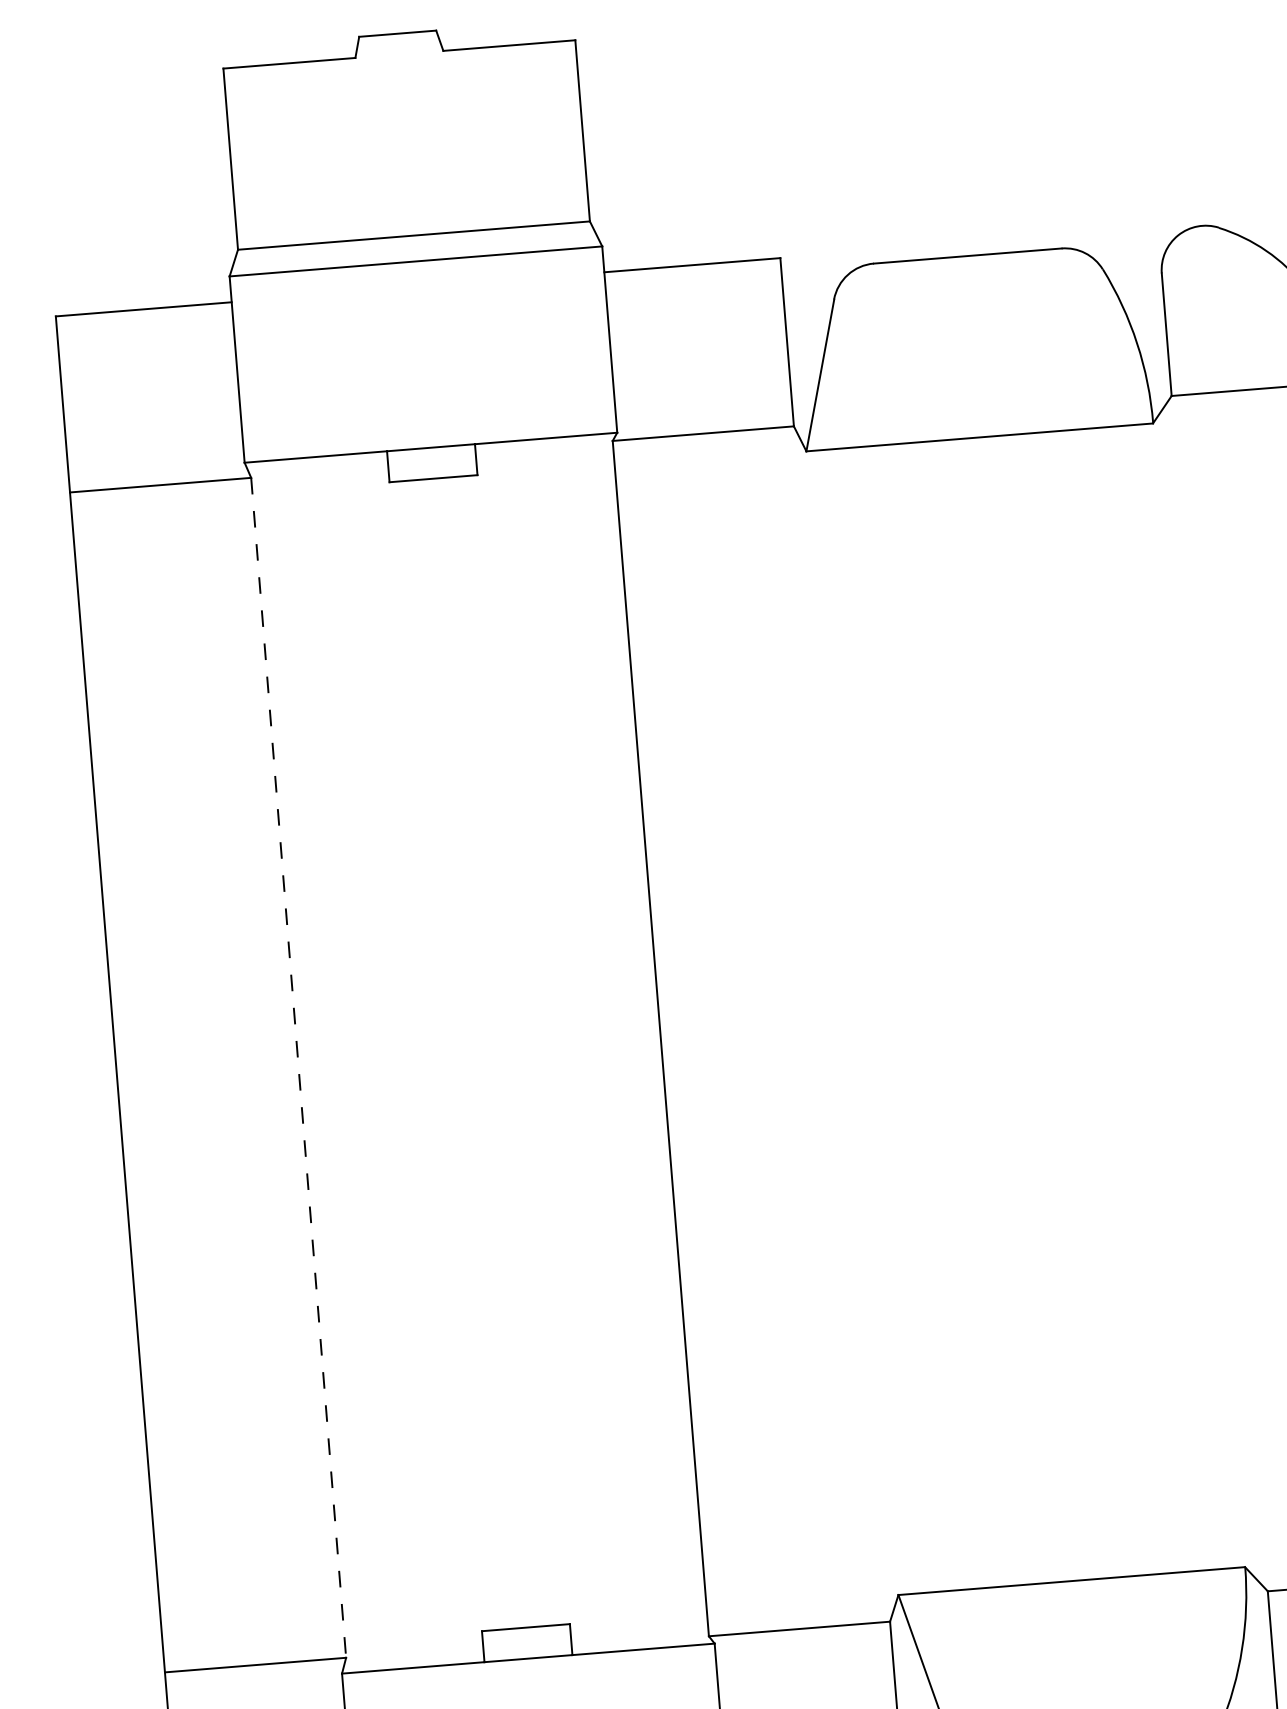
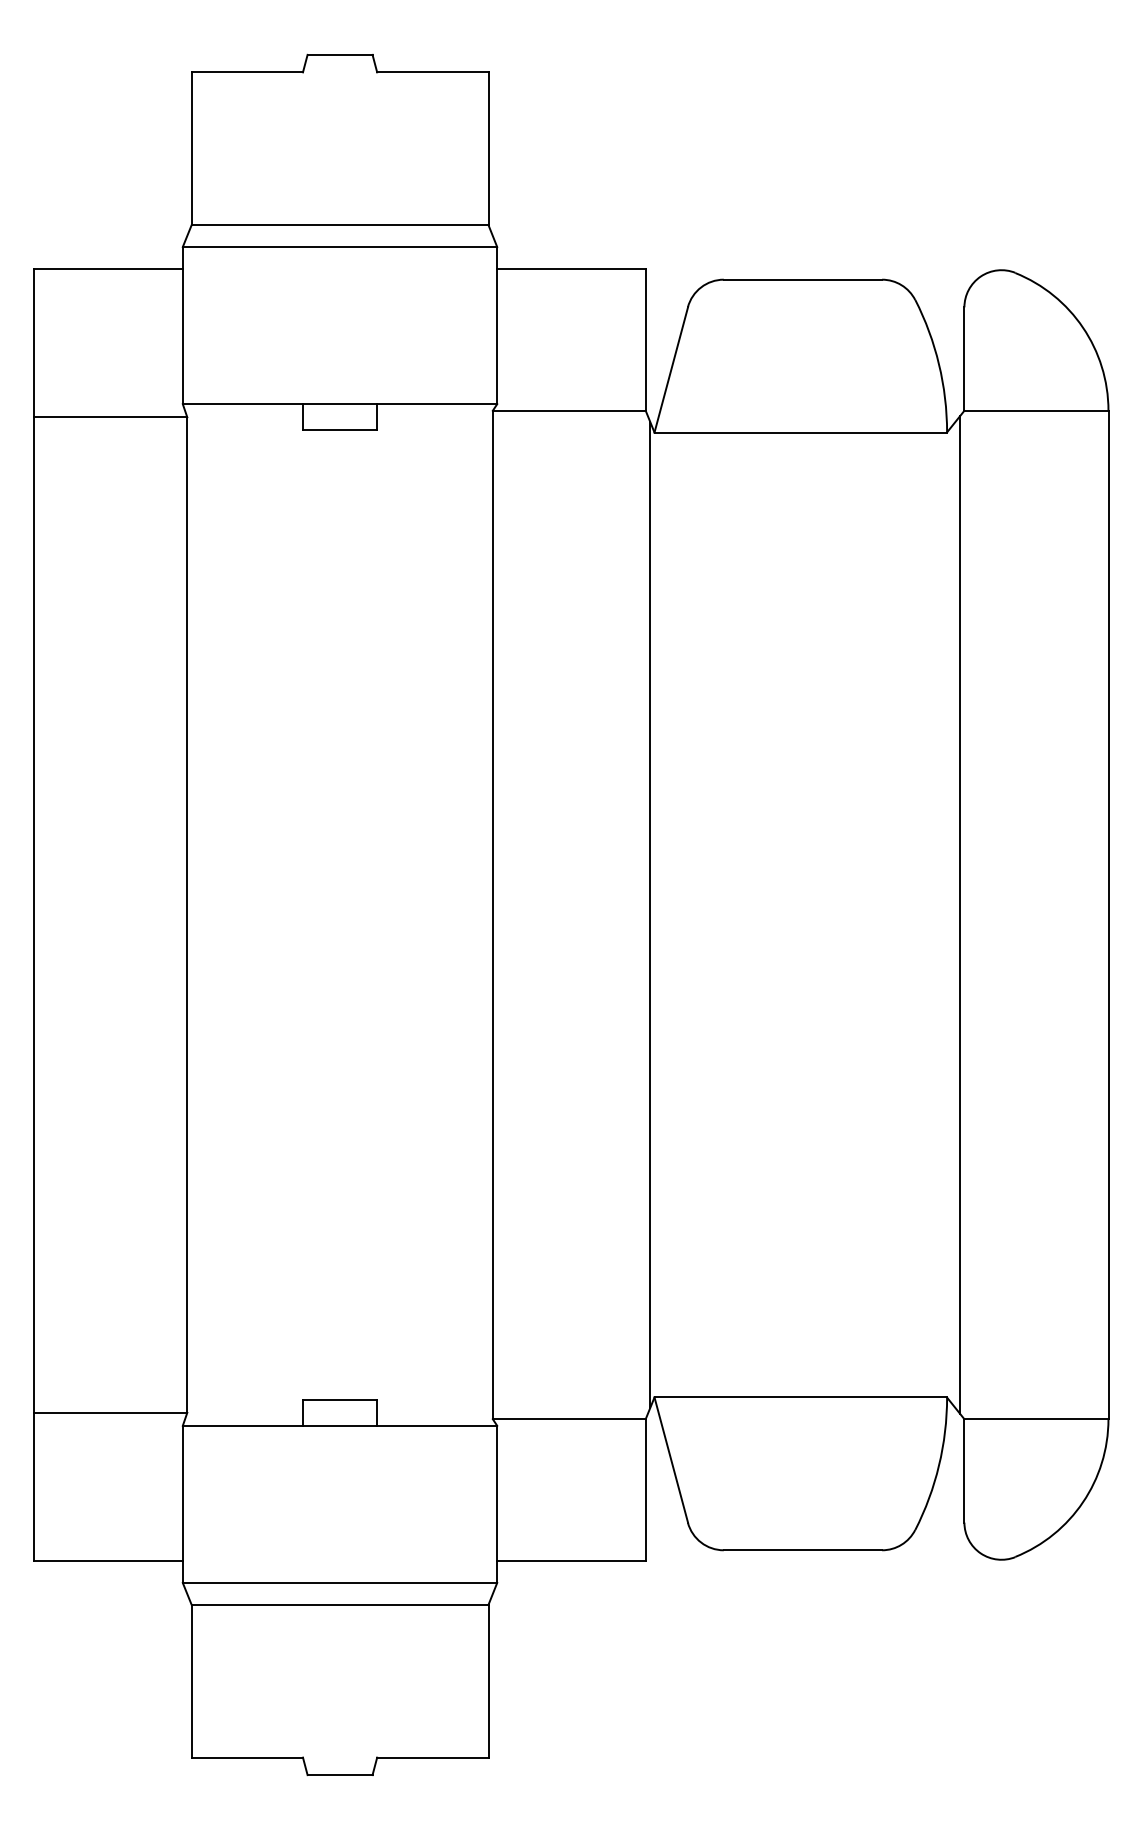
line: (1215, 993) -> (960, 914), added
line: (847, 1022) -> (650, 914), added
line: (298, 1068) -> (187, 915), dashed -> solid

